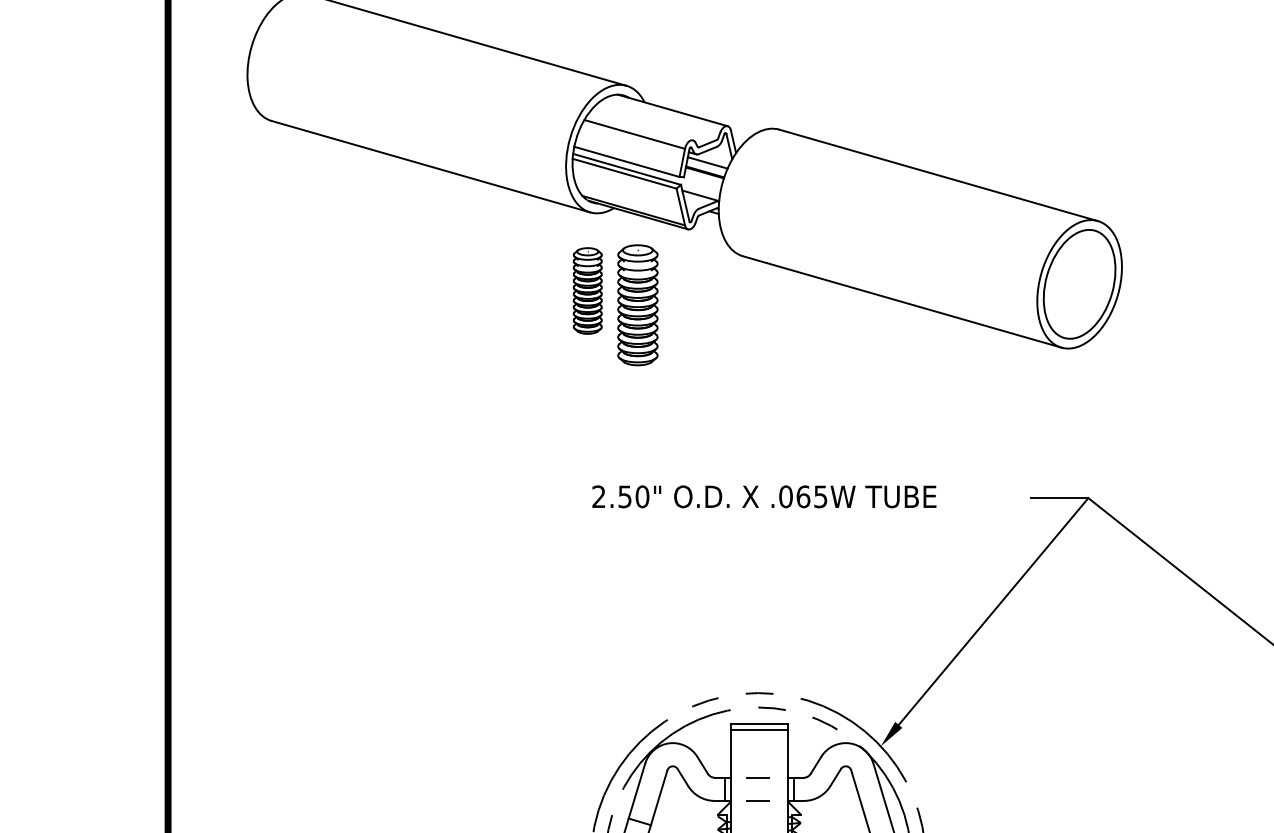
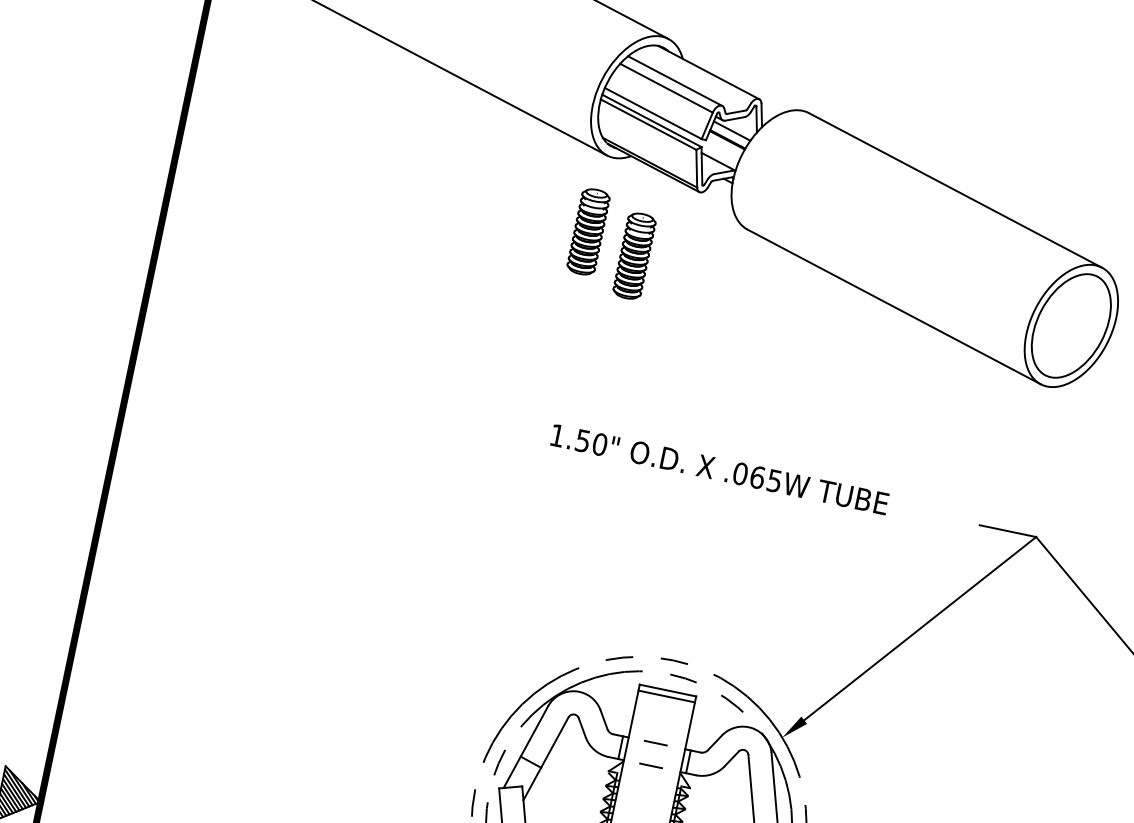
line: (641, 125) -> (674, 80), added
part: (637, 305) -> (634, 256), size x0.71
text: (598, 496) -> (557, 435), 2.50" -> 1.50"

